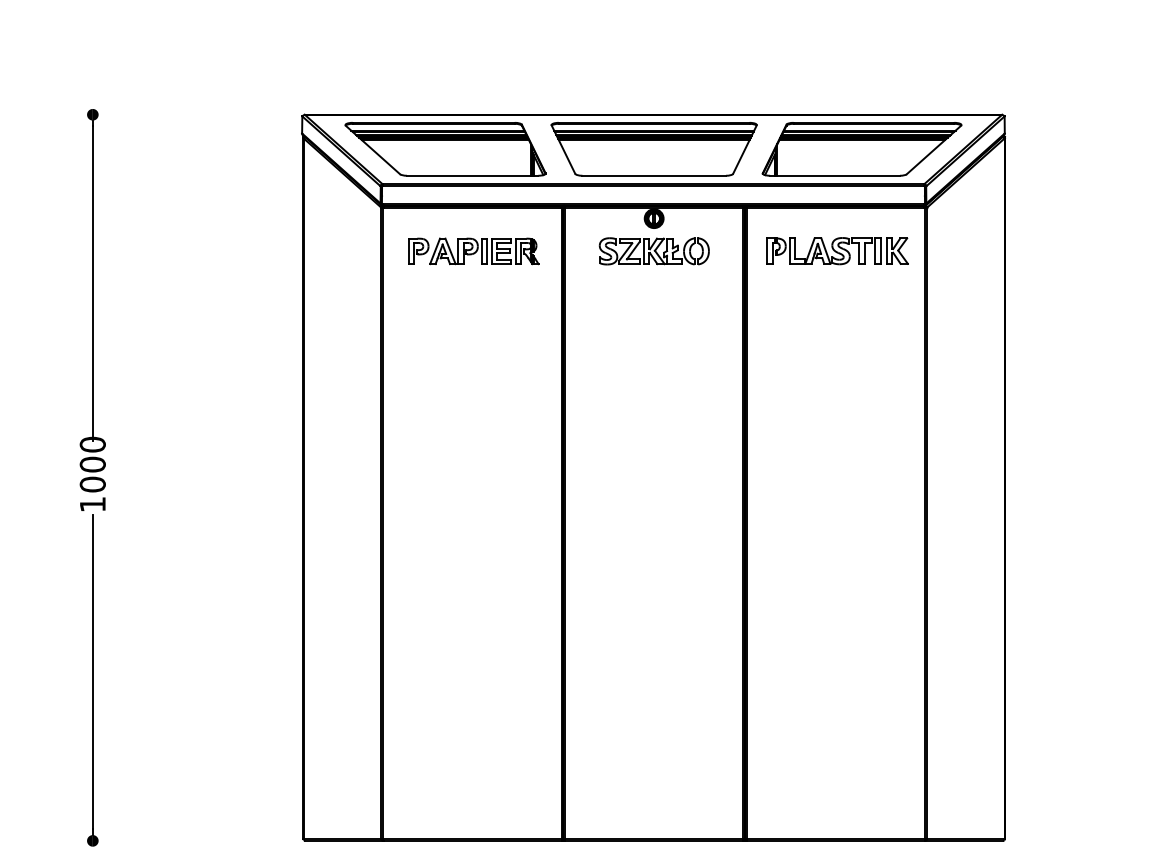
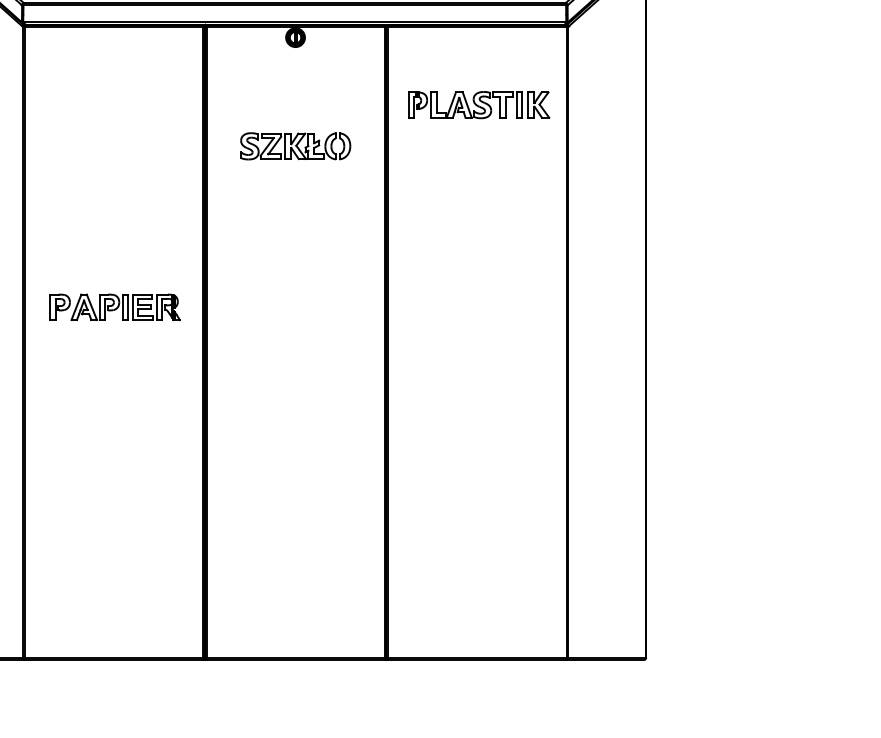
part: (473, 251) -> (114, 307), moved
part: (653, 251) -> (294, 146), moved
part: (837, 251) -> (478, 105), moved

